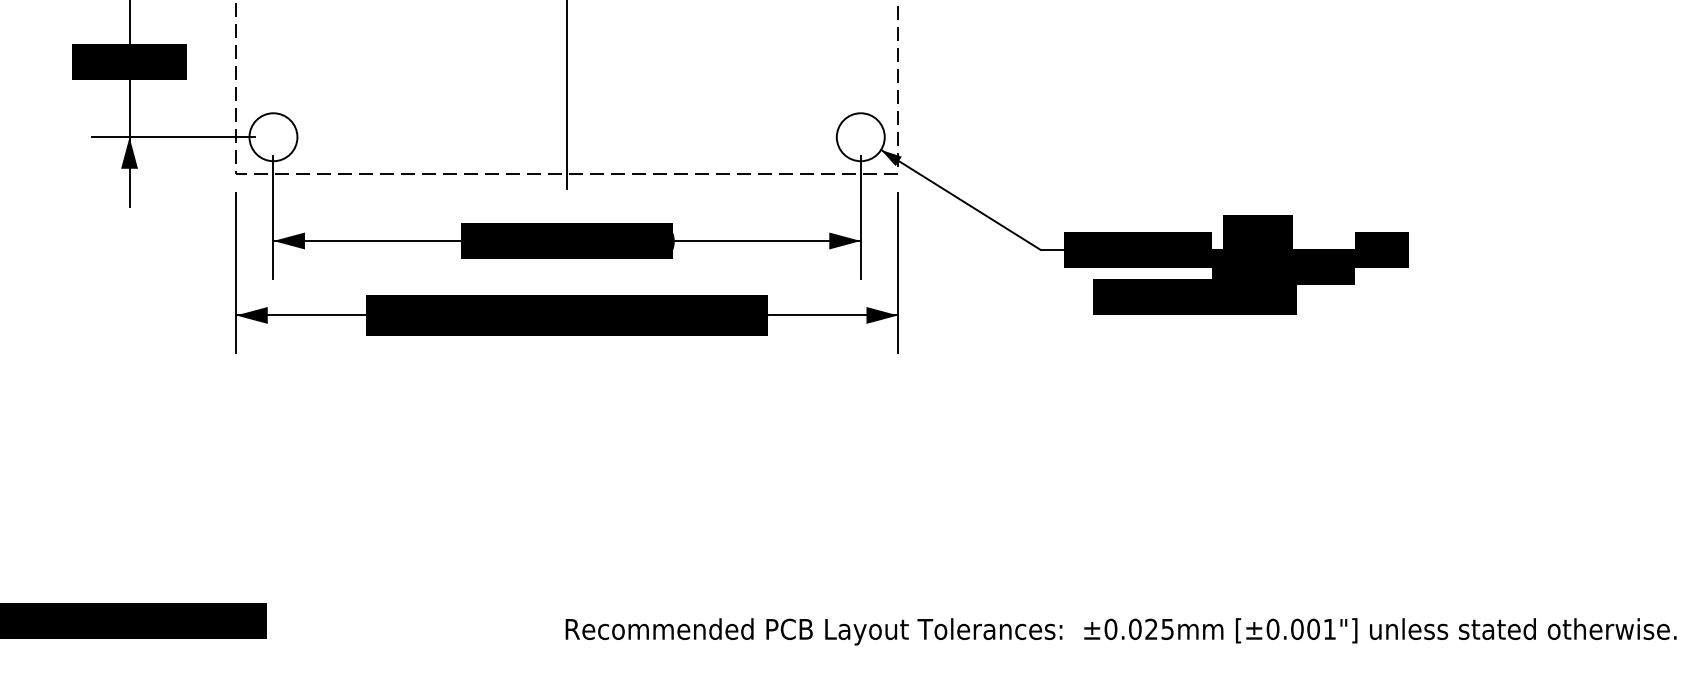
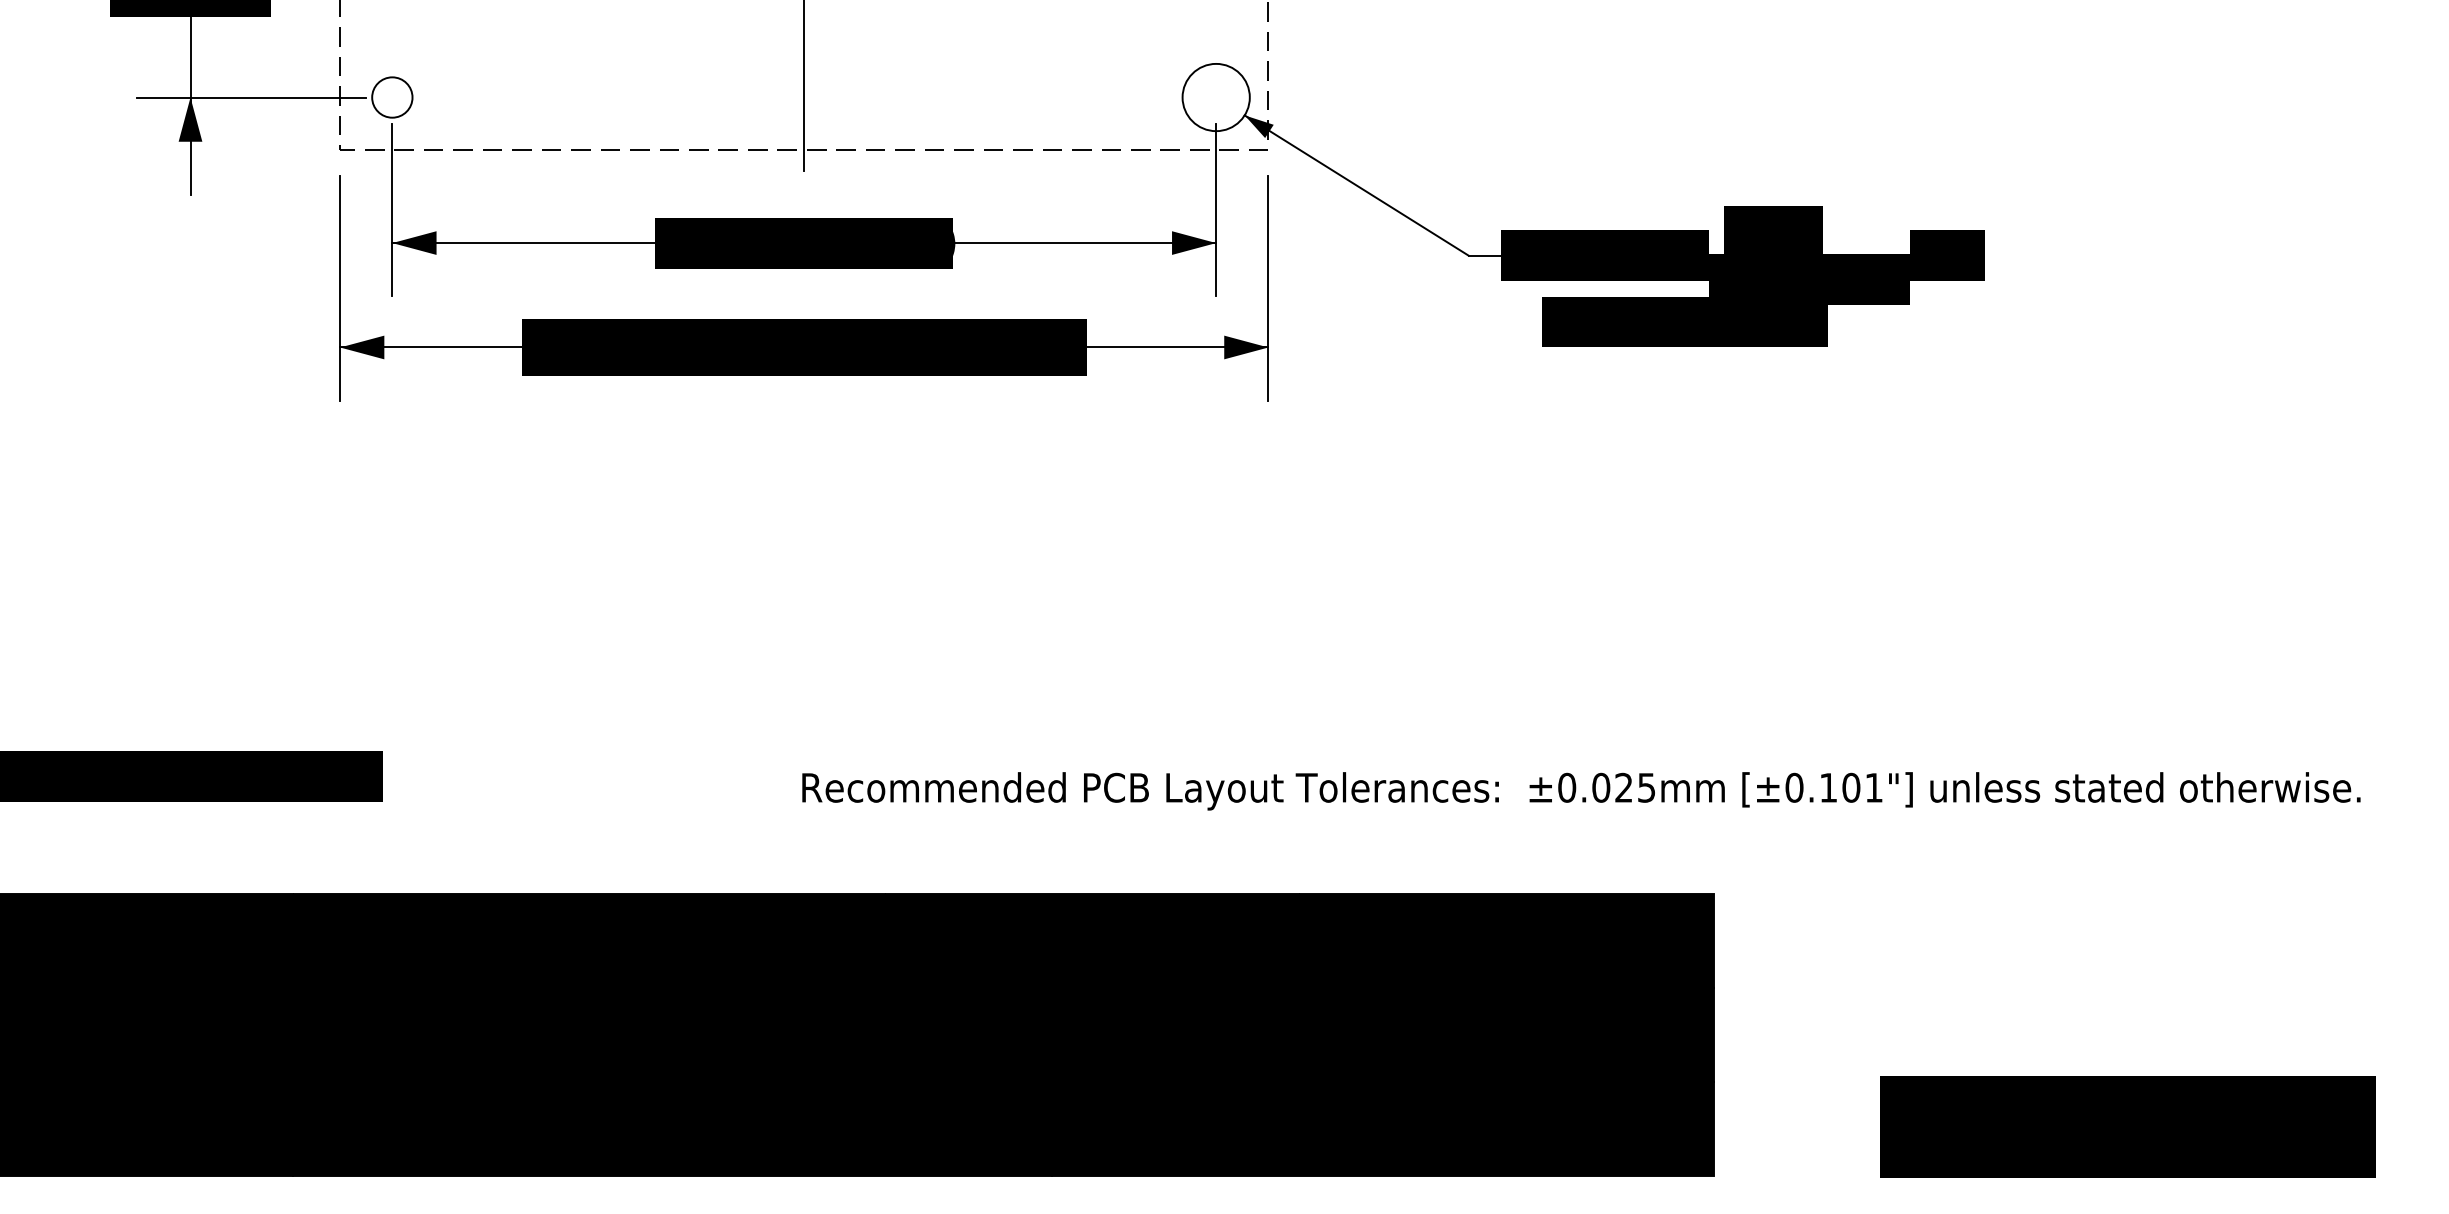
circle: (272, 137) -> (391, 97), size x0.6
text: (1297, 629) -> (1828, 787), [±0.001"] -> [±0.101"]

